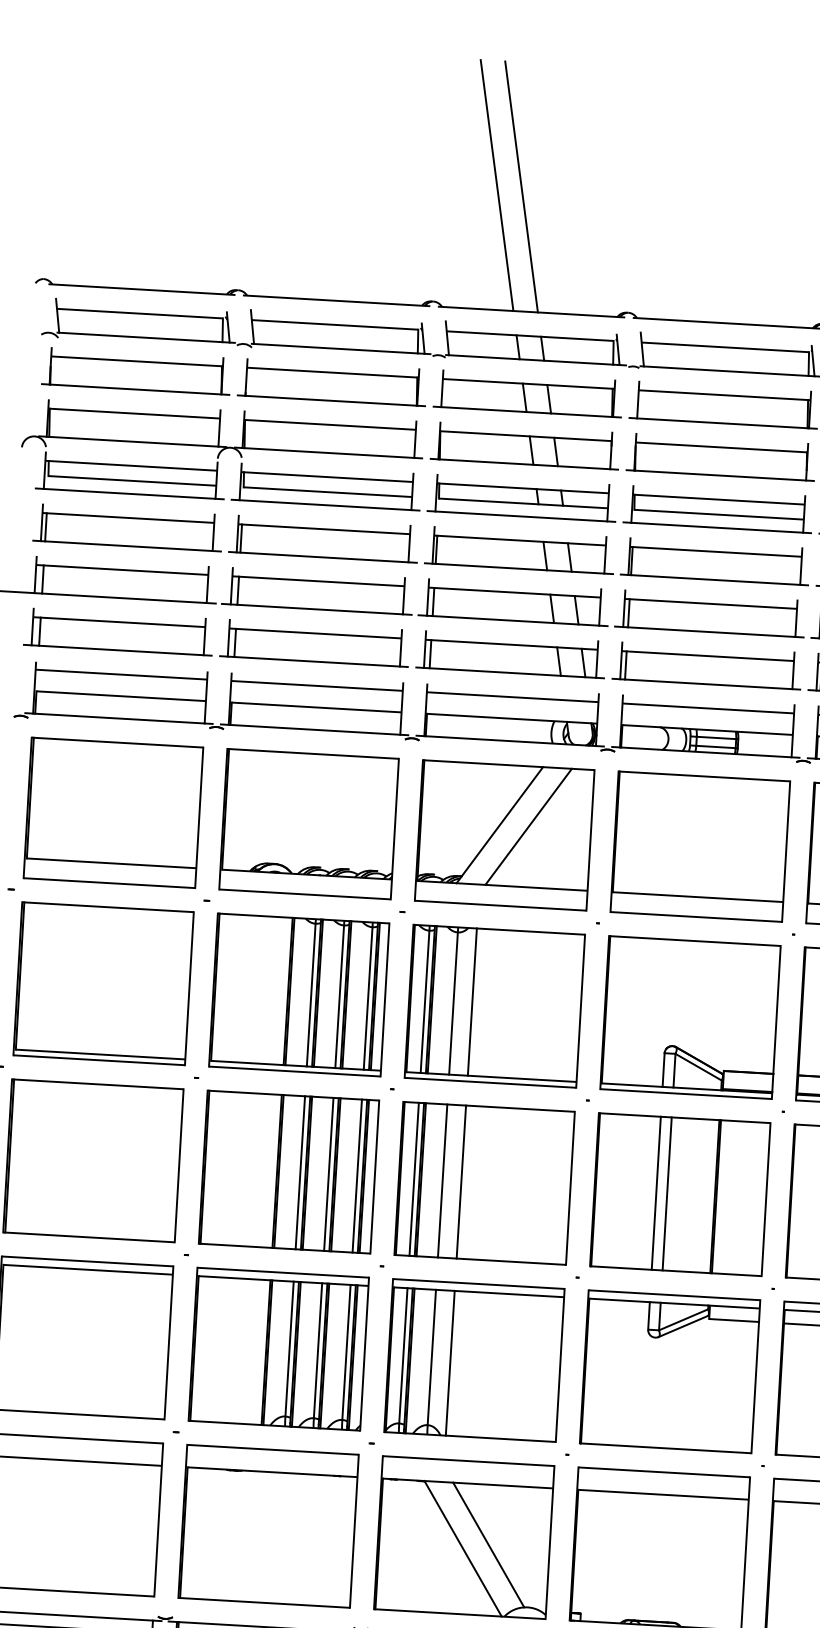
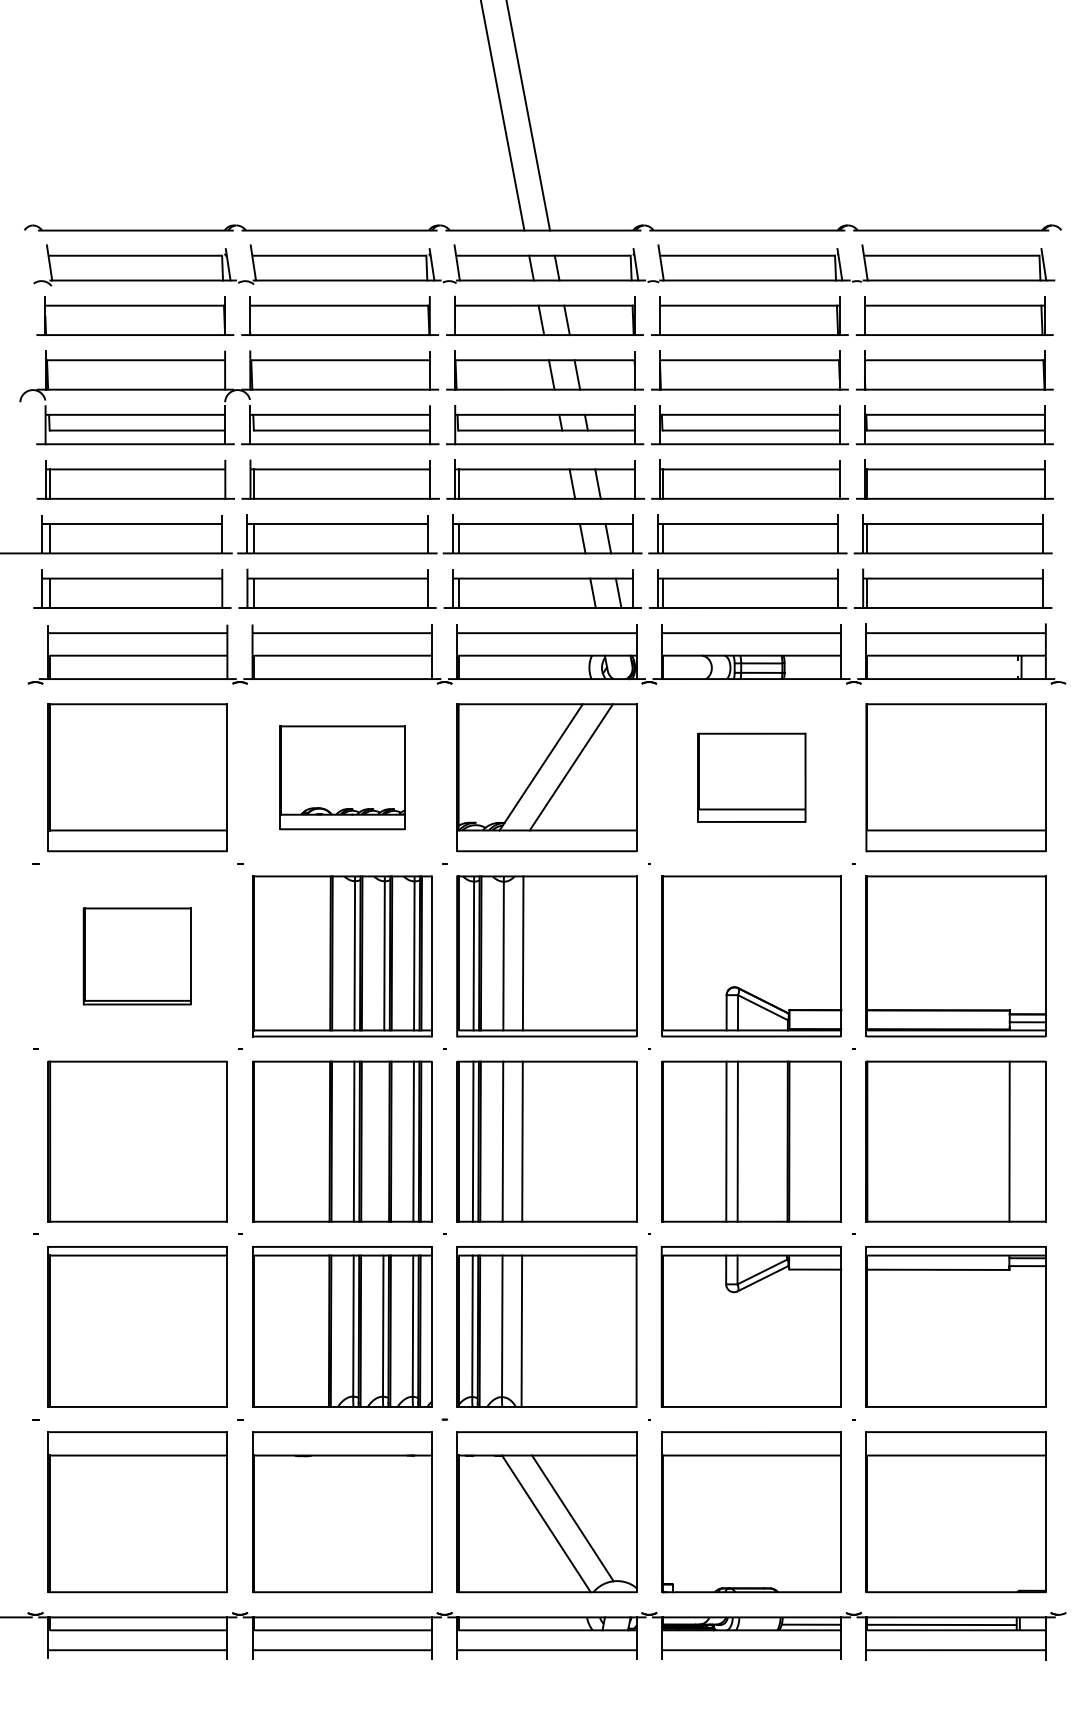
part: (309, 823) -> (342, 777), size x0.7
part: (700, 846) -> (751, 777), size x0.6
part: (103, 983) -> (137, 956), size x0.6
line: (328, 1174) -> (383, 1141), removed

